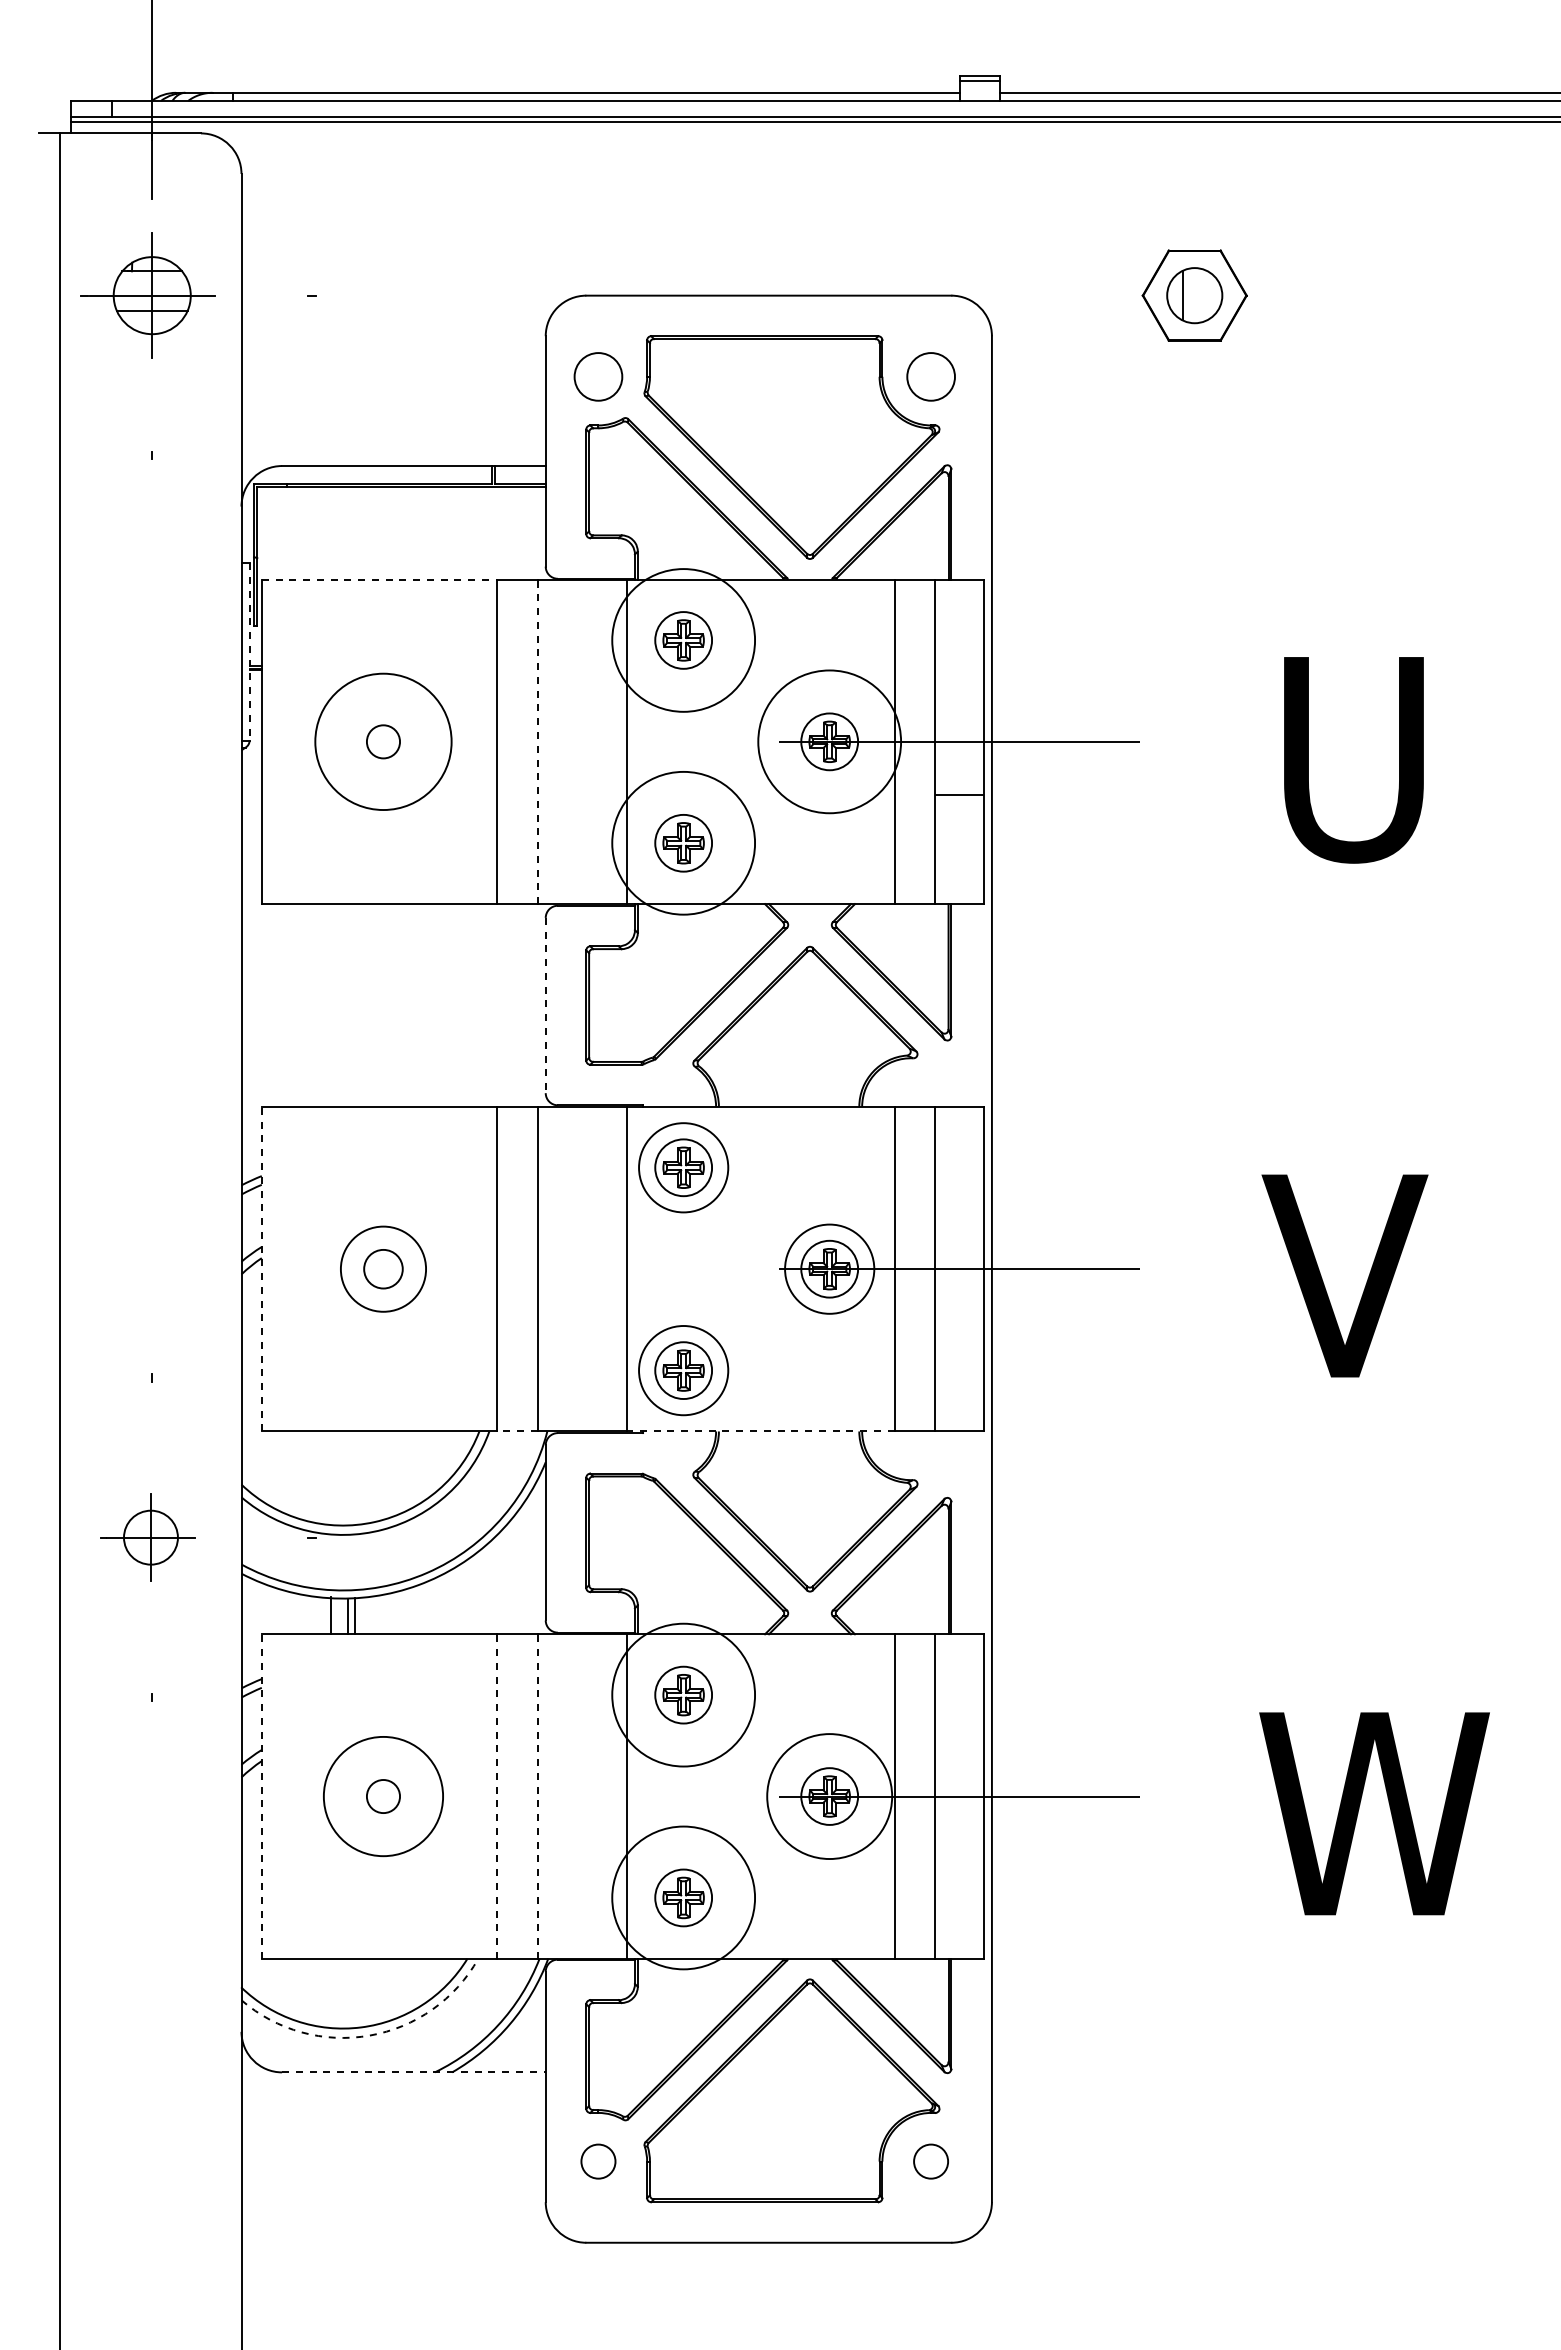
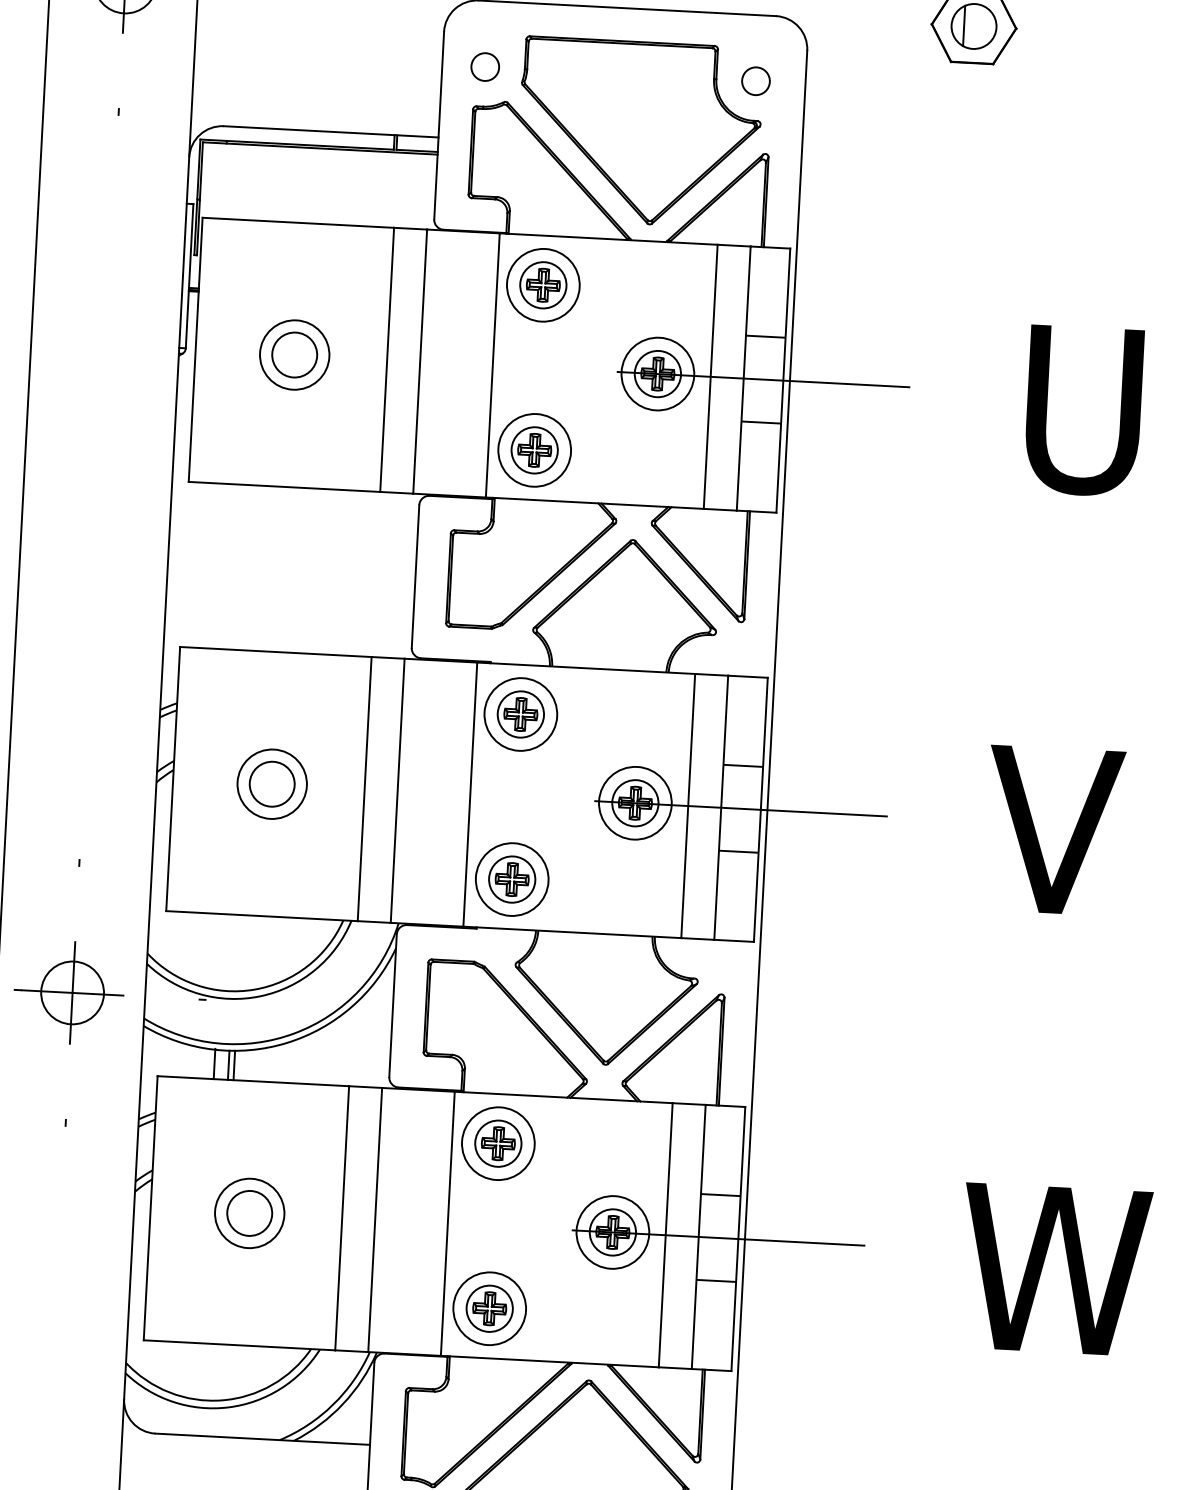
circle: (598, 376) -> (485, 66), size x0.71
circle: (930, 376) -> (755, 81), size x0.71
line: (379, 579) -> (298, 222), dashed -> solid
circle: (683, 640) -> (543, 285), size x0.62
line: (249, 651) -> (189, 275), dashed -> solid
line: (959, 689) -> (765, 337), added
circle: (383, 741) -> (294, 354), size x0.62
circle: (383, 741) -> (294, 354), size x1.67
line: (537, 741) -> (420, 361), dashed -> solid
circle: (829, 741) -> (657, 373), size x0.62
circle: (683, 842) -> (534, 449), size x0.62
line: (545, 1005) -> (415, 576), dashed -> solid
line: (959, 1216) -> (743, 765), added
line: (261, 1268) -> (172, 778), dashed -> solid
circle: (383, 1268) -> (272, 783), size x1.43
line: (959, 1321) -> (738, 851), added
line: (516, 1431) -> (373, 922), dashed -> solid
line: (760, 1431) -> (572, 932), dashed -> solid
part: (147, 1537) -> (68, 992), size x1.43
circle: (683, 1694) -> (498, 1143), size x0.62
line: (959, 1743) -> (720, 1194), added
line: (261, 1796) -> (150, 1208), dashed -> solid
circle: (383, 1796) -> (249, 1213), size x0.71
circle: (383, 1796) -> (249, 1213), size x1.67
line: (497, 1796) -> (342, 1218), dashed -> solid
line: (537, 1796) -> (375, 1219), dashed -> solid
circle: (829, 1796) -> (612, 1232), size x0.71
line: (959, 1849) -> (716, 1281), added
circle: (683, 1897) -> (489, 1308), size x0.62
arc: (369, 2035) -> (228, 1407), dashed -> solid
line: (413, 2072) -> (262, 1439), dashed -> solid

